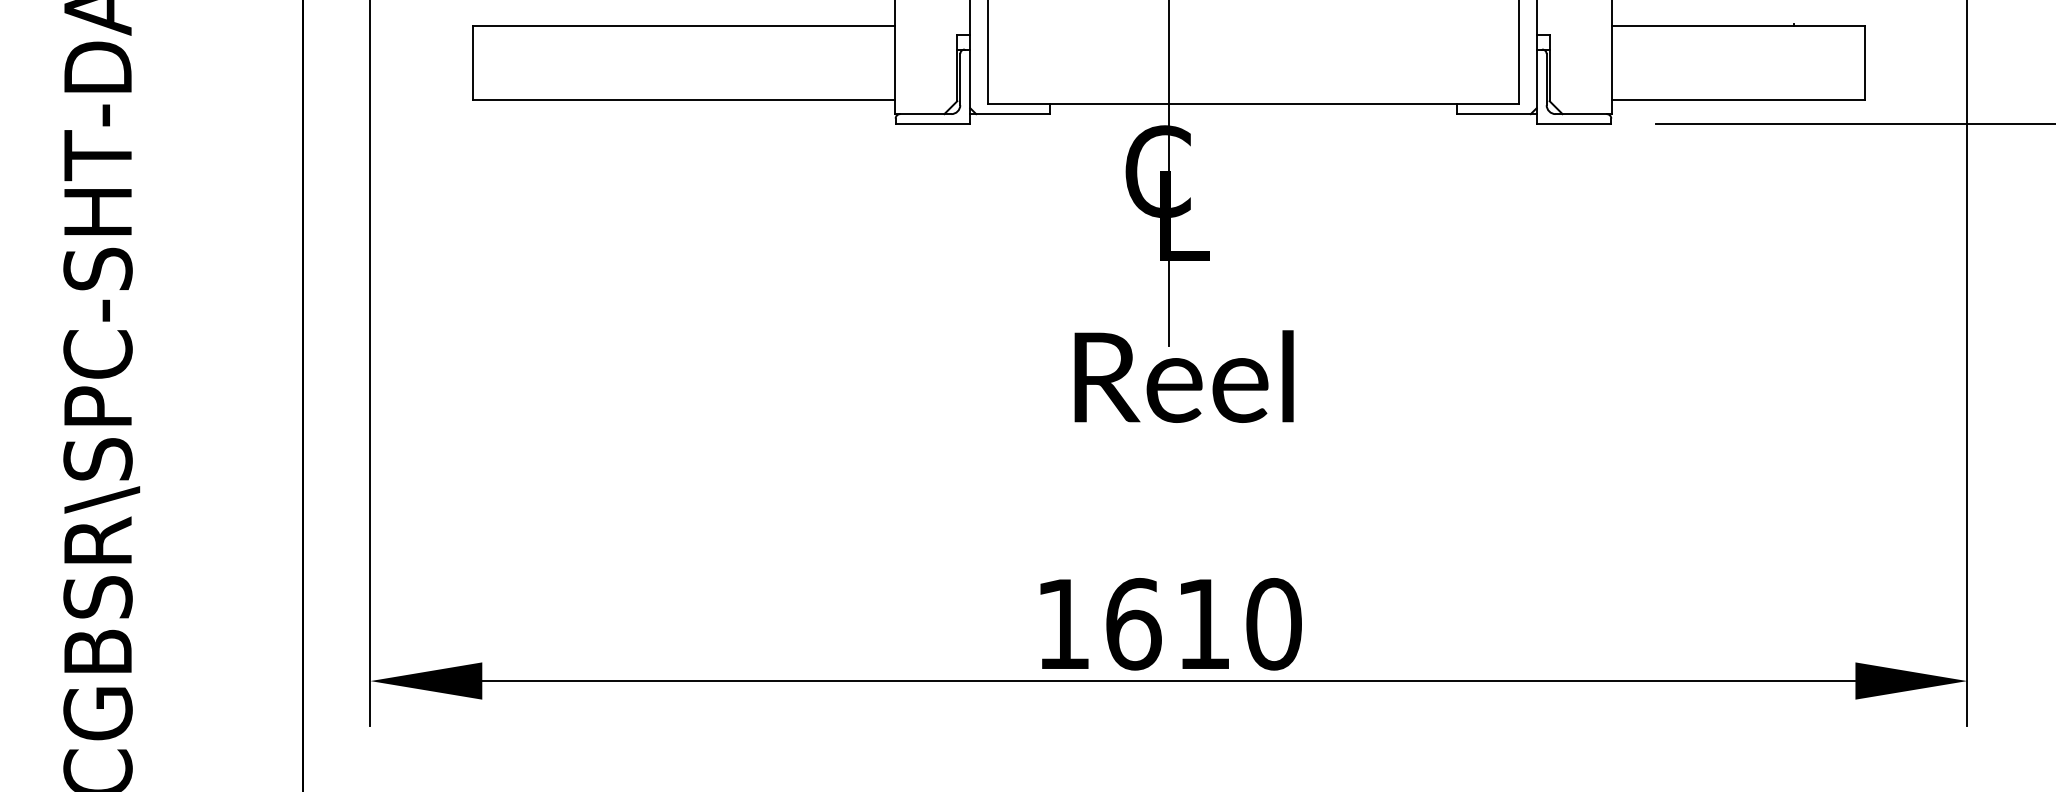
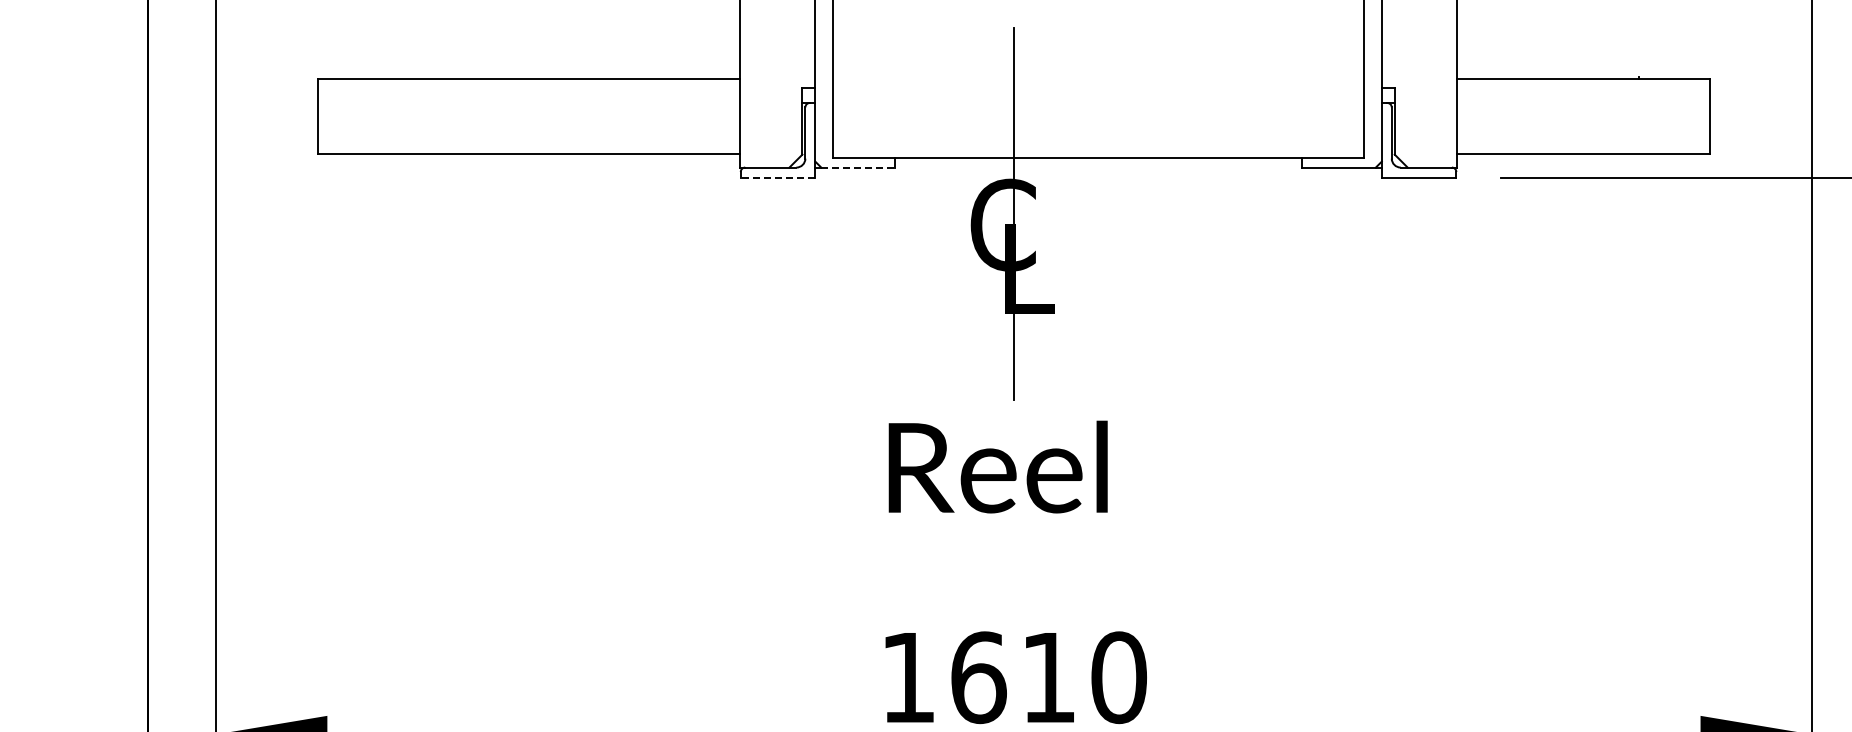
line: (1012, 114) -> (857, 167), solid -> dashed
line: (932, 124) -> (777, 177), solid -> dashed
text: (1183, 376) -> (997, 466), moved

